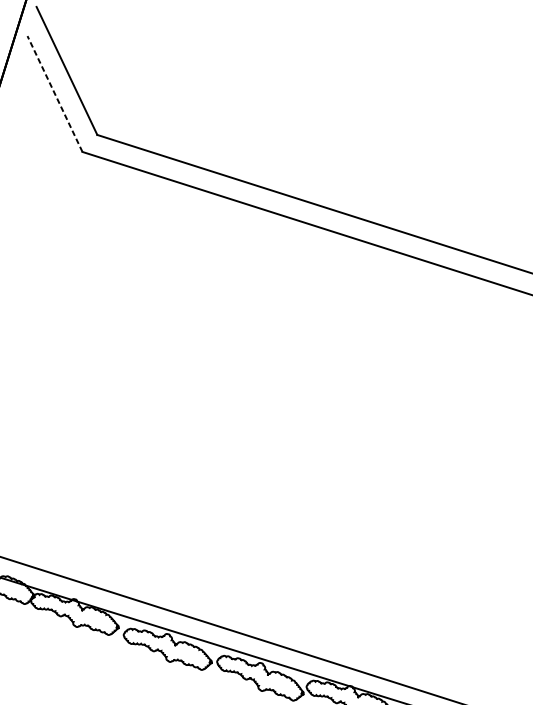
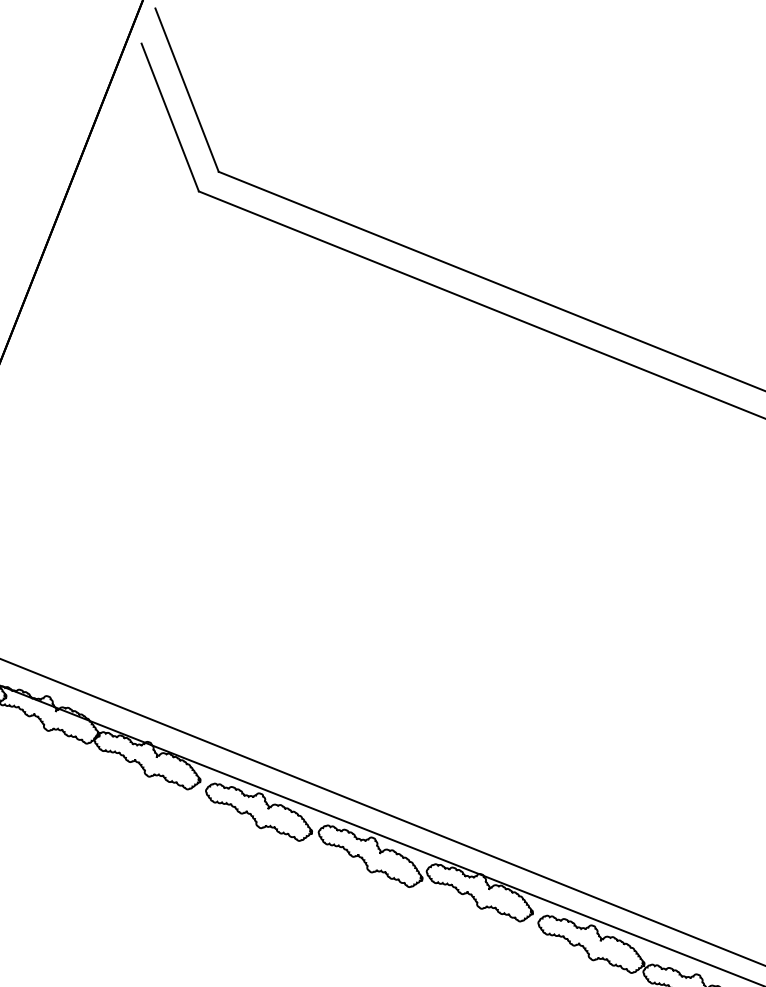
line: (55, 93) -> (170, 117), dashed -> solid

